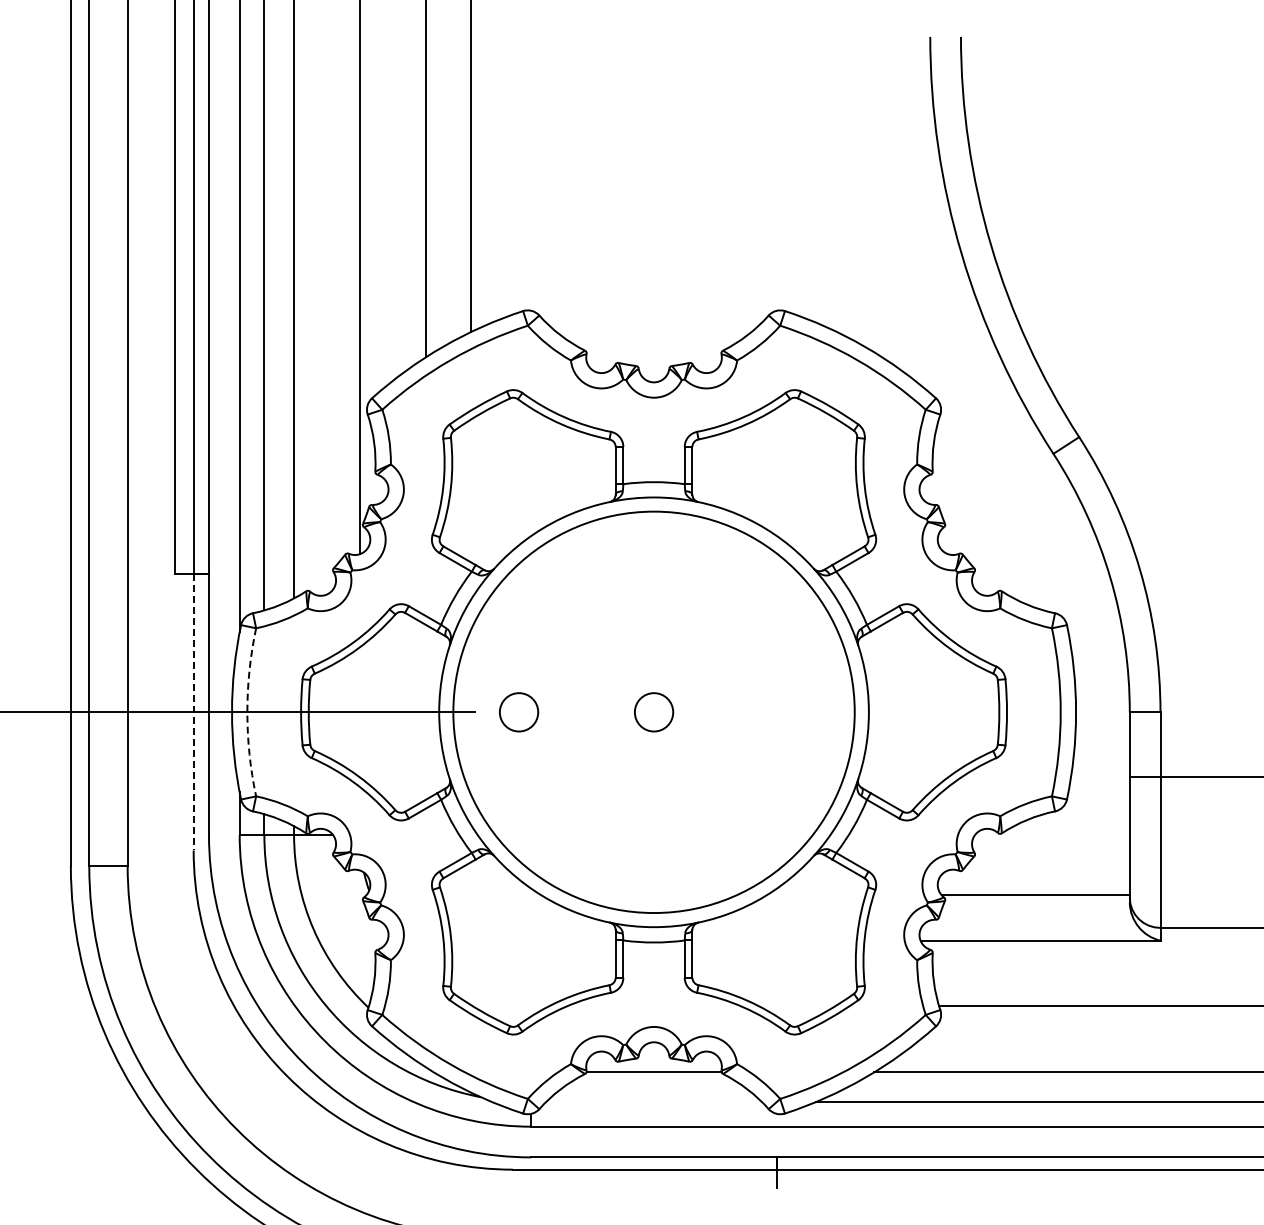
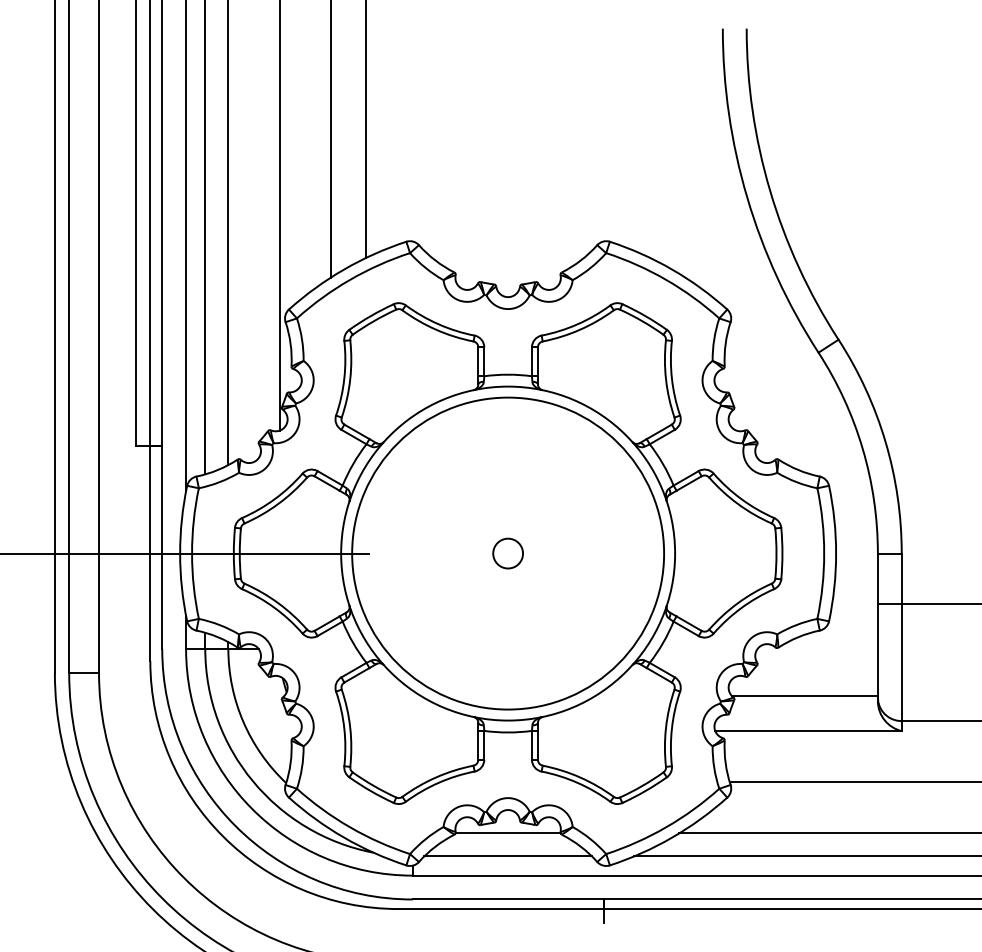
line: (193, 712) -> (150, 553), dashed -> solid
arc: (247, 712) -> (192, 553), dashed -> solid
circle: (519, 712) -> (403, 553), removed
line: (653, 1102) -> (507, 856), added

